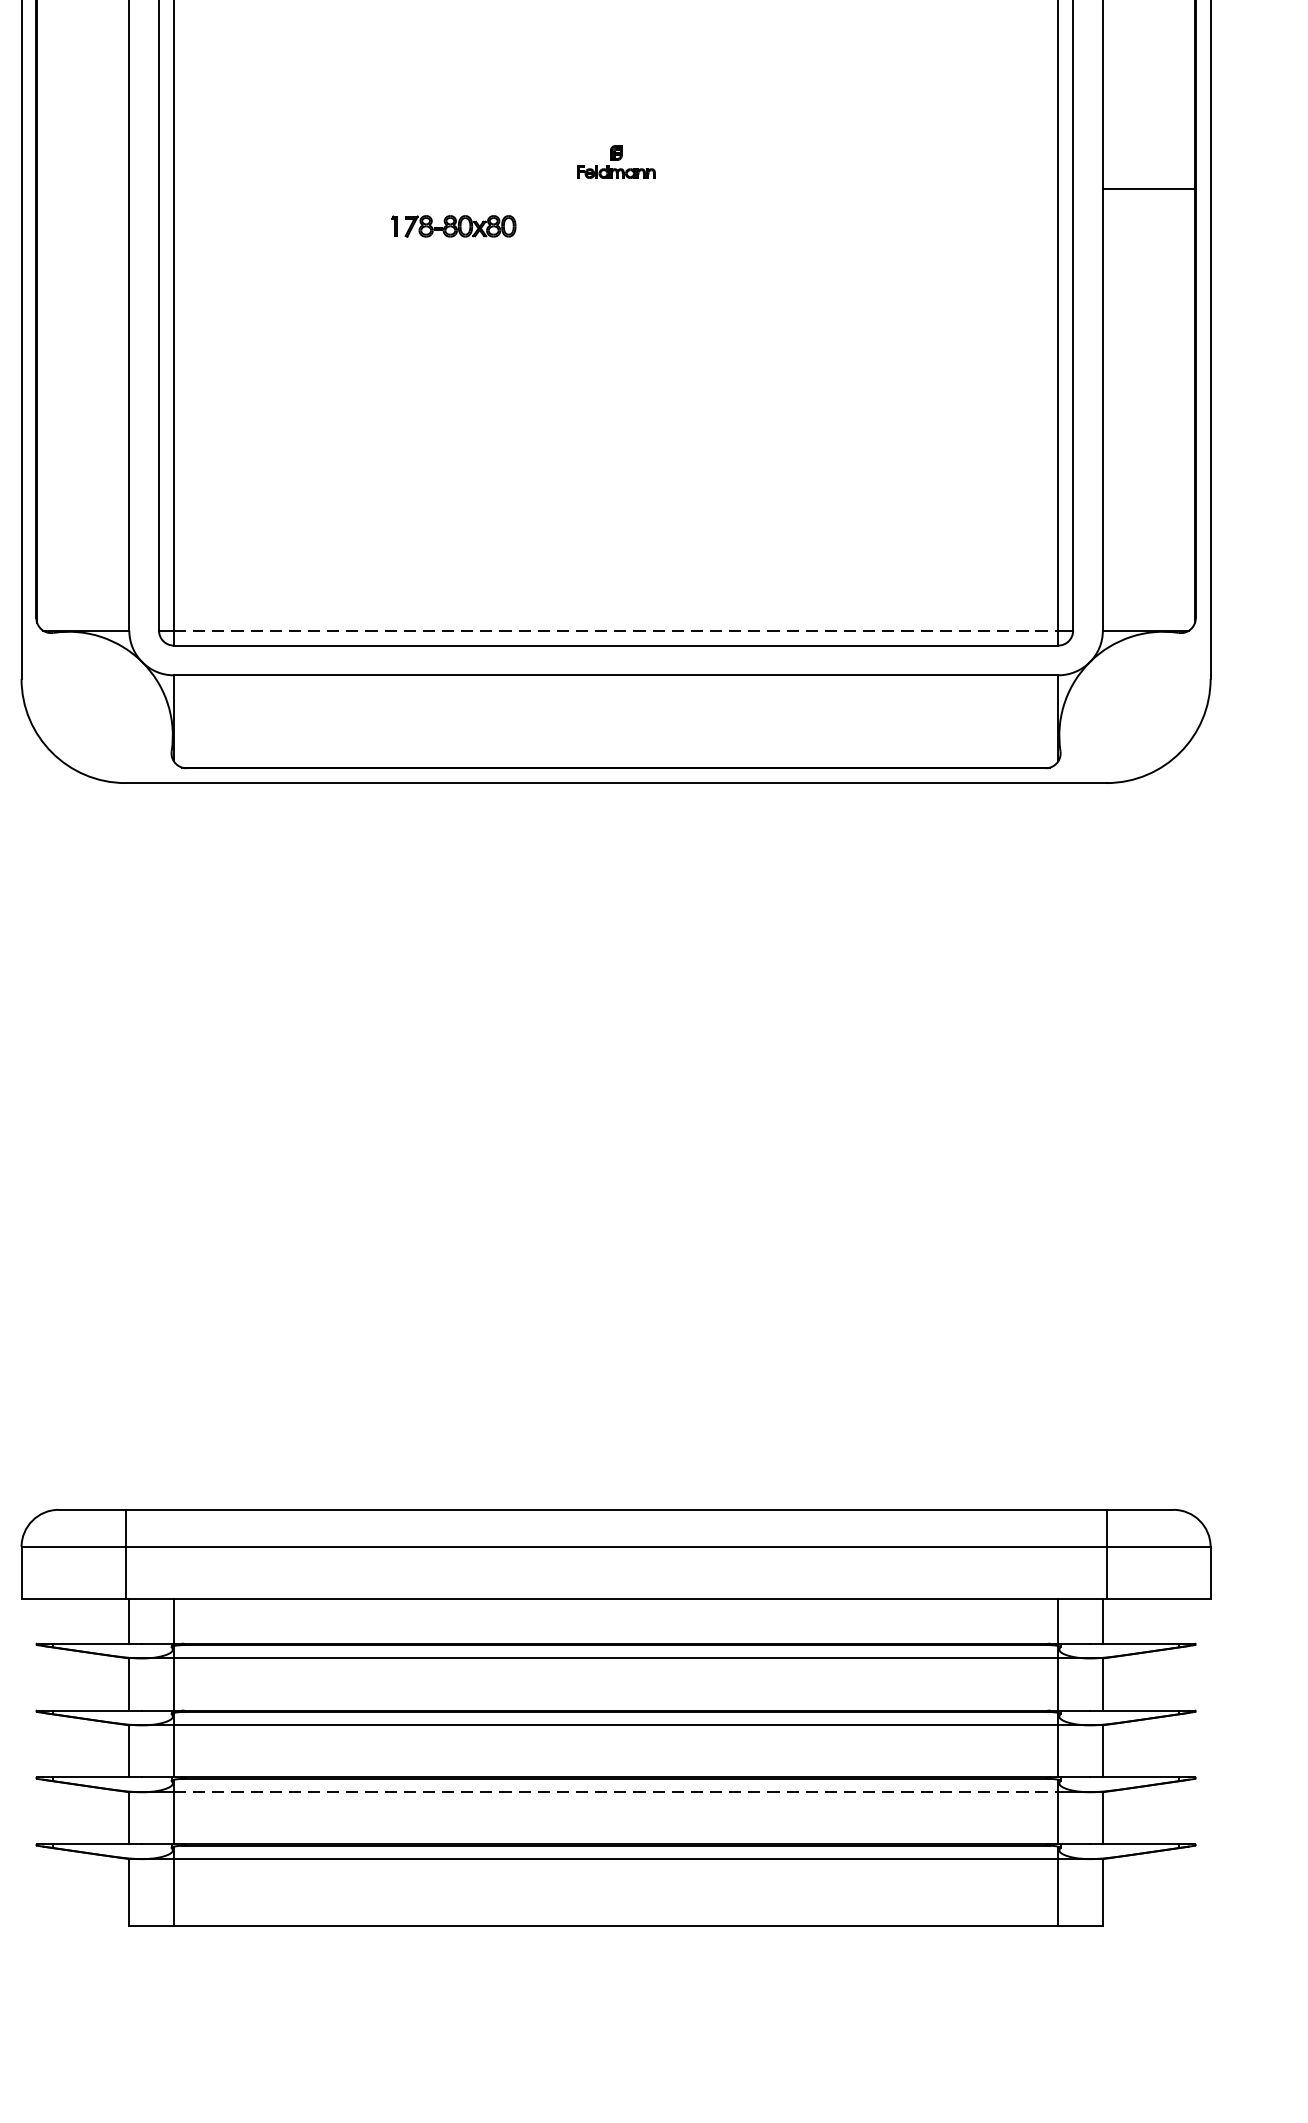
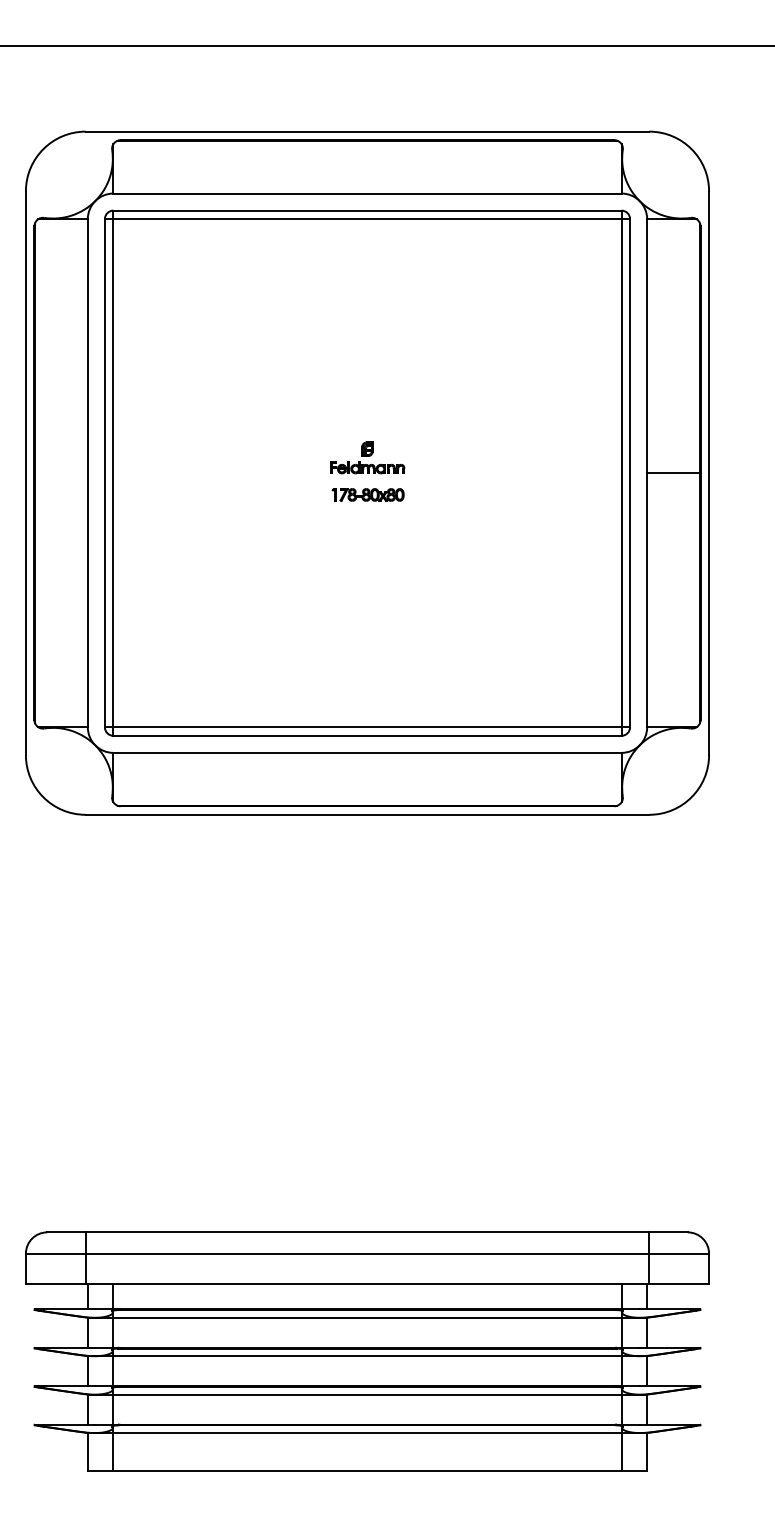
part: (616, 161) -> (367, 457), size x1.67
part: (452, 225) -> (367, 494), moved
line: (617, 631) -> (368, 727), dashed -> solid
line: (617, 1792) -> (368, 1394), dashed -> solid

